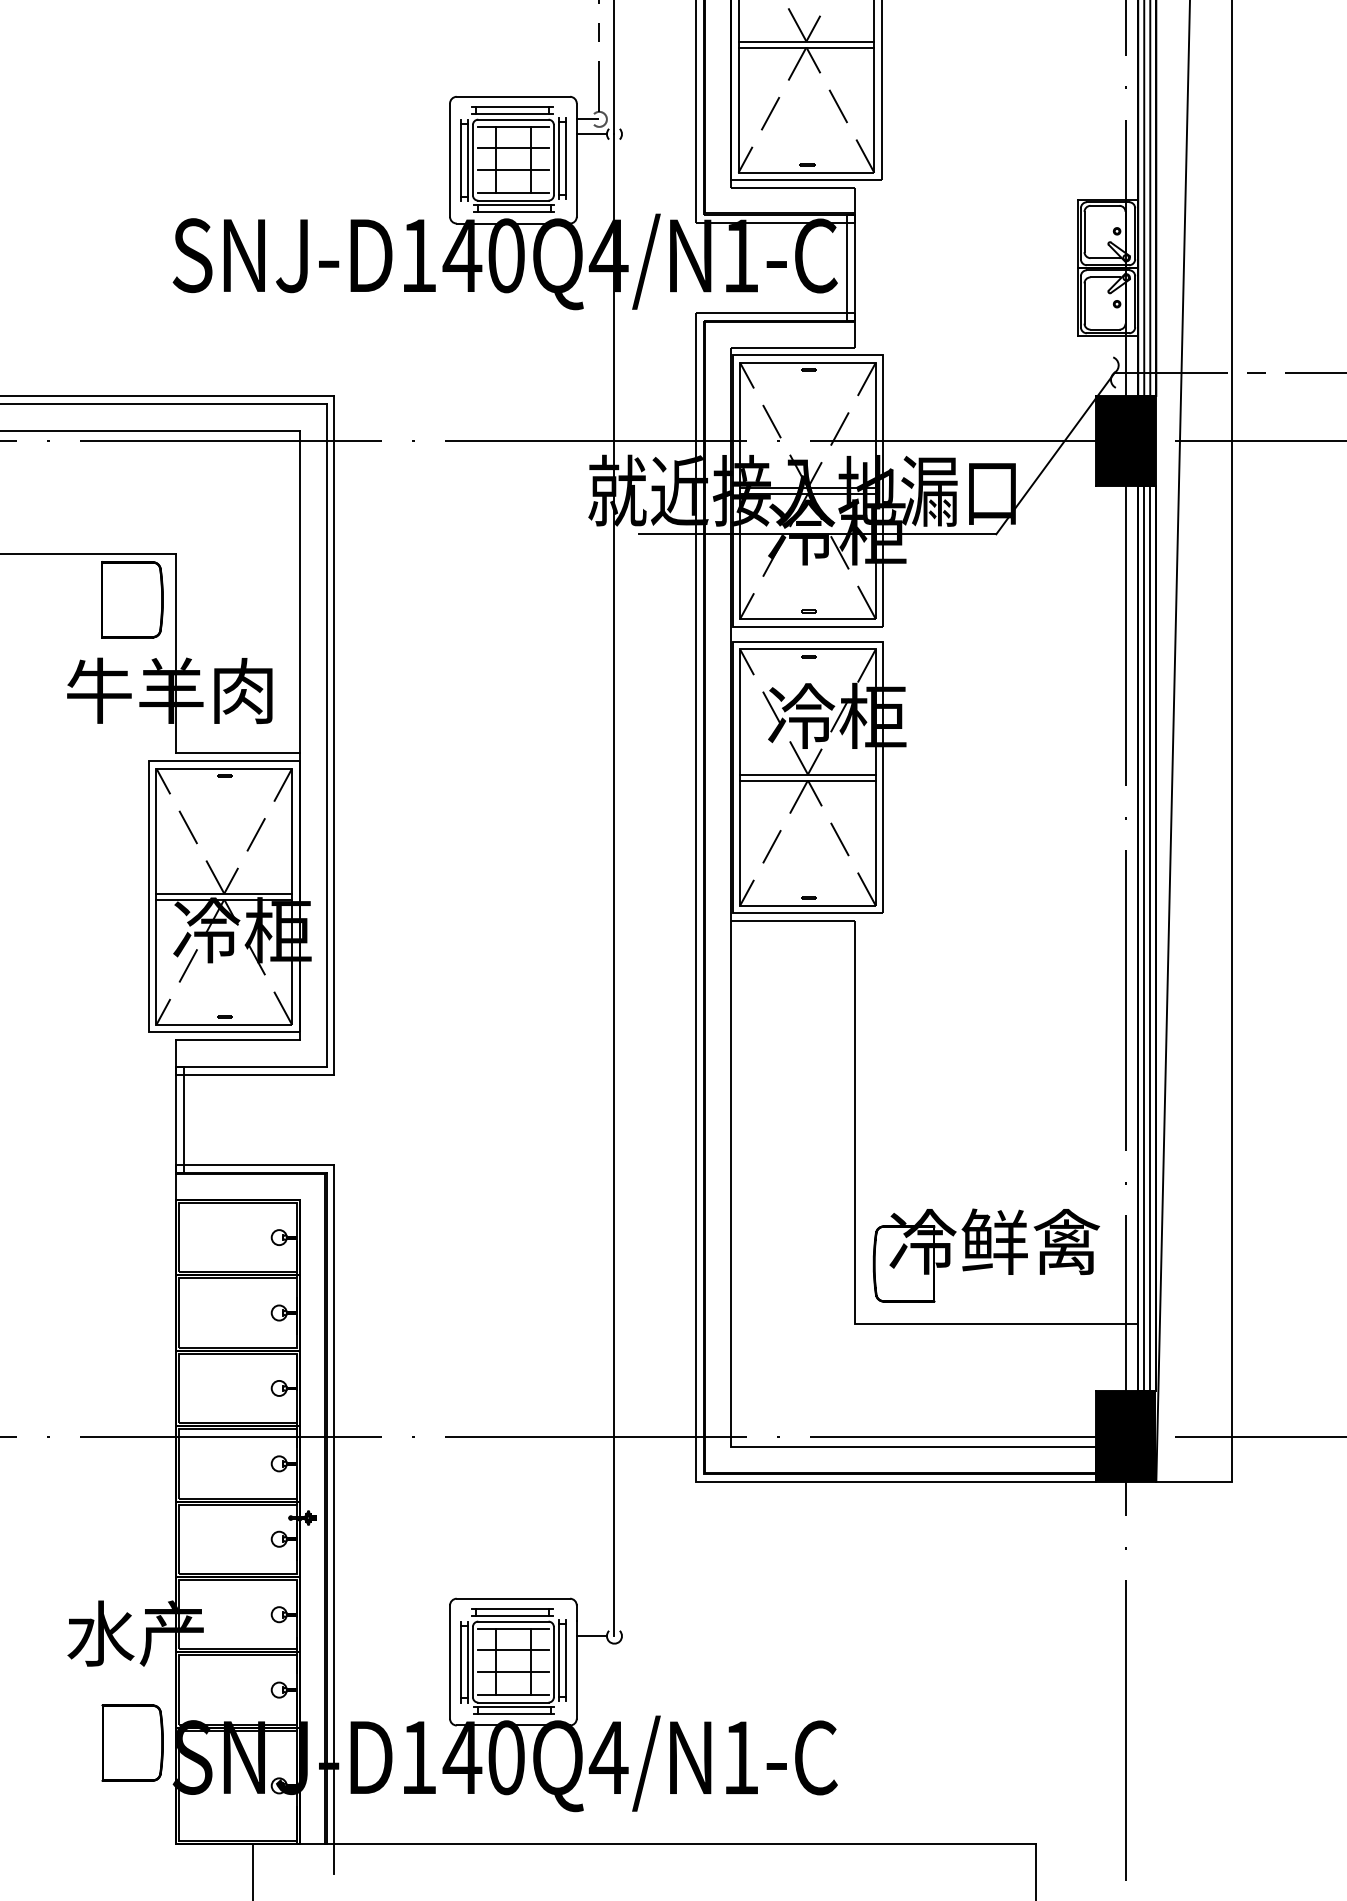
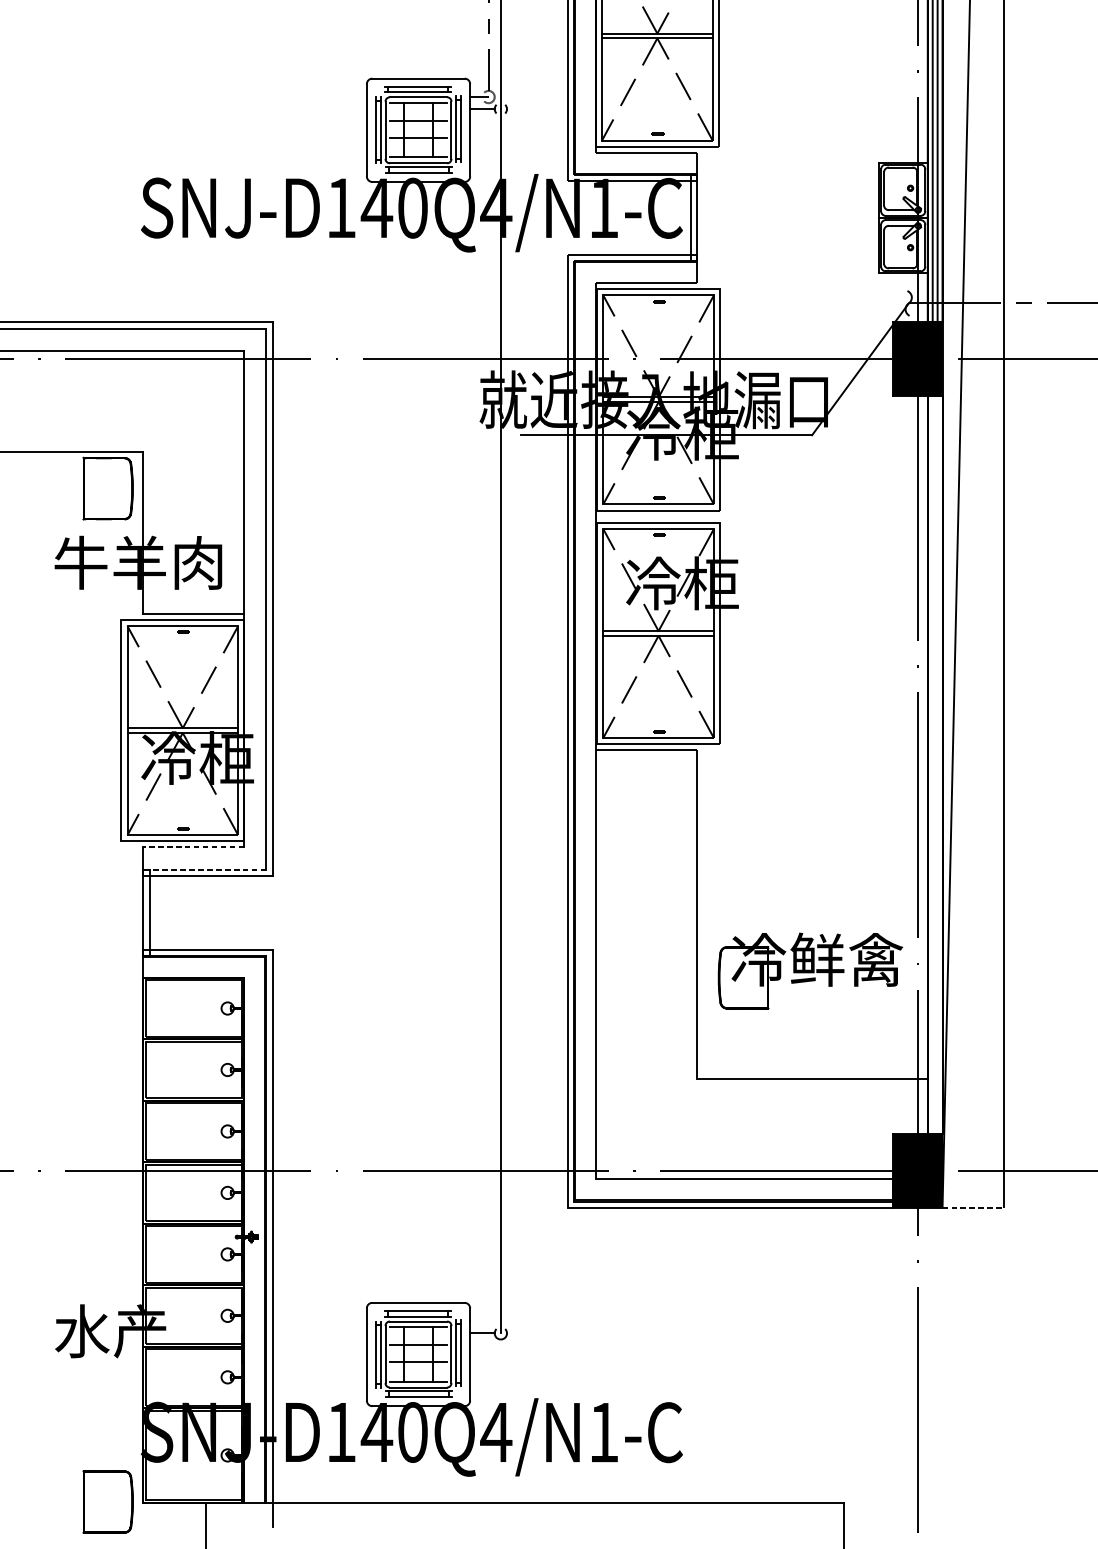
line: (1144, 938) -> (932, 764), removed
line: (1150, 938) -> (937, 764), removed
line: (237, 1040) -> (193, 847), solid -> dashed
line: (250, 1067) -> (204, 869), solid -> dashed
part: (986, 1255) -> (810, 970), moved
line: (1194, 1481) -> (973, 1207), solid -> dashed
part: (132, 1742) -> (108, 1501), moved

